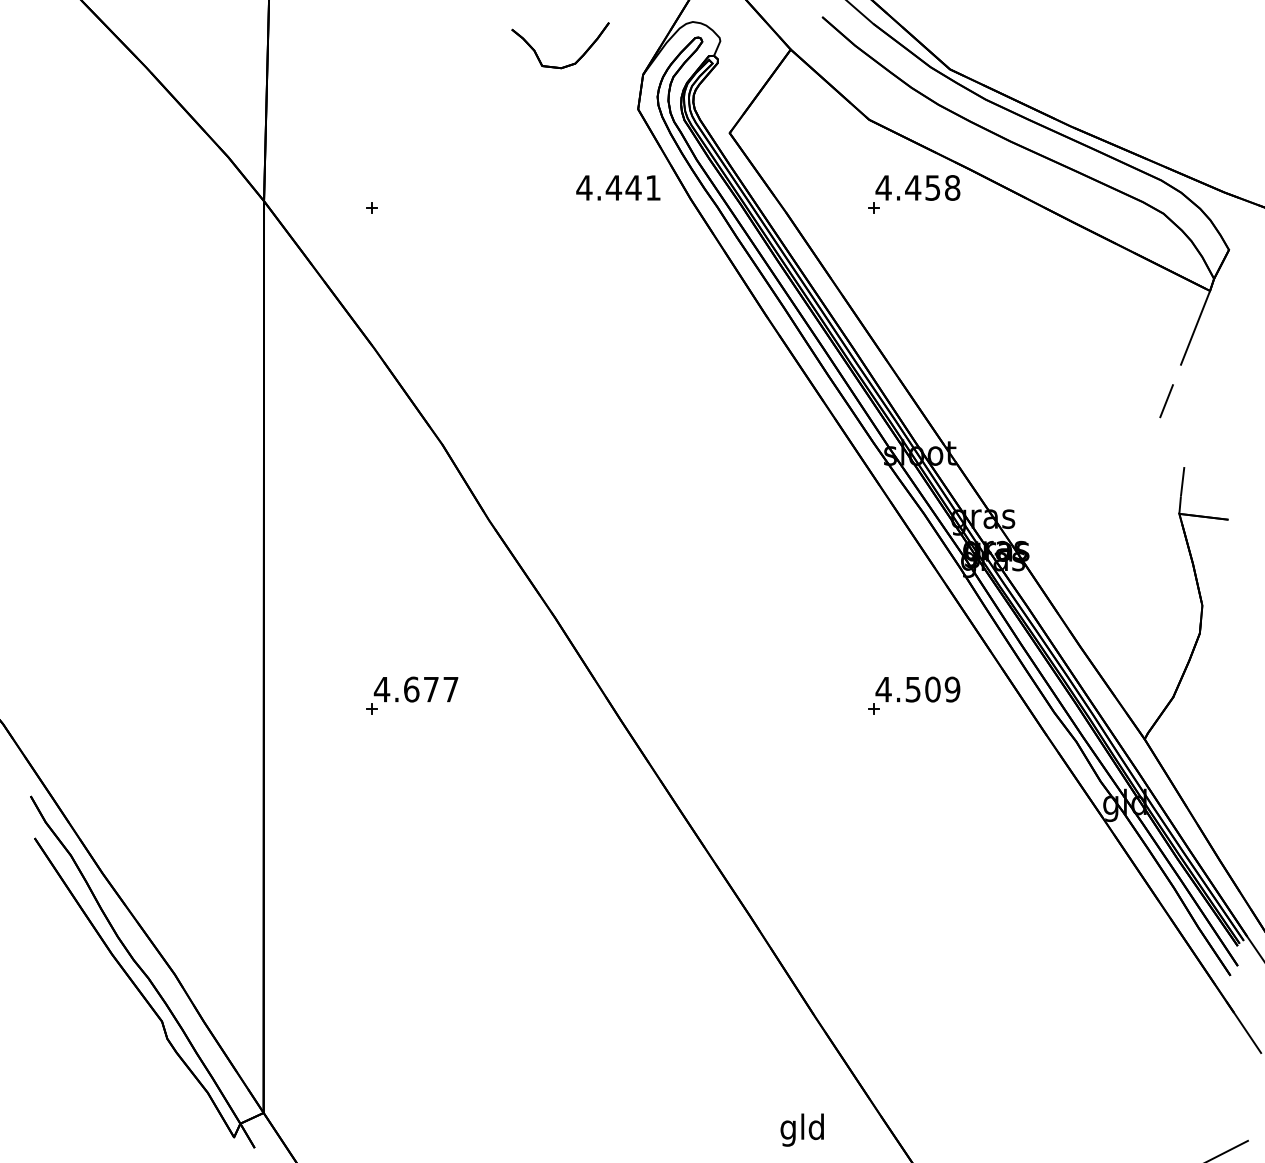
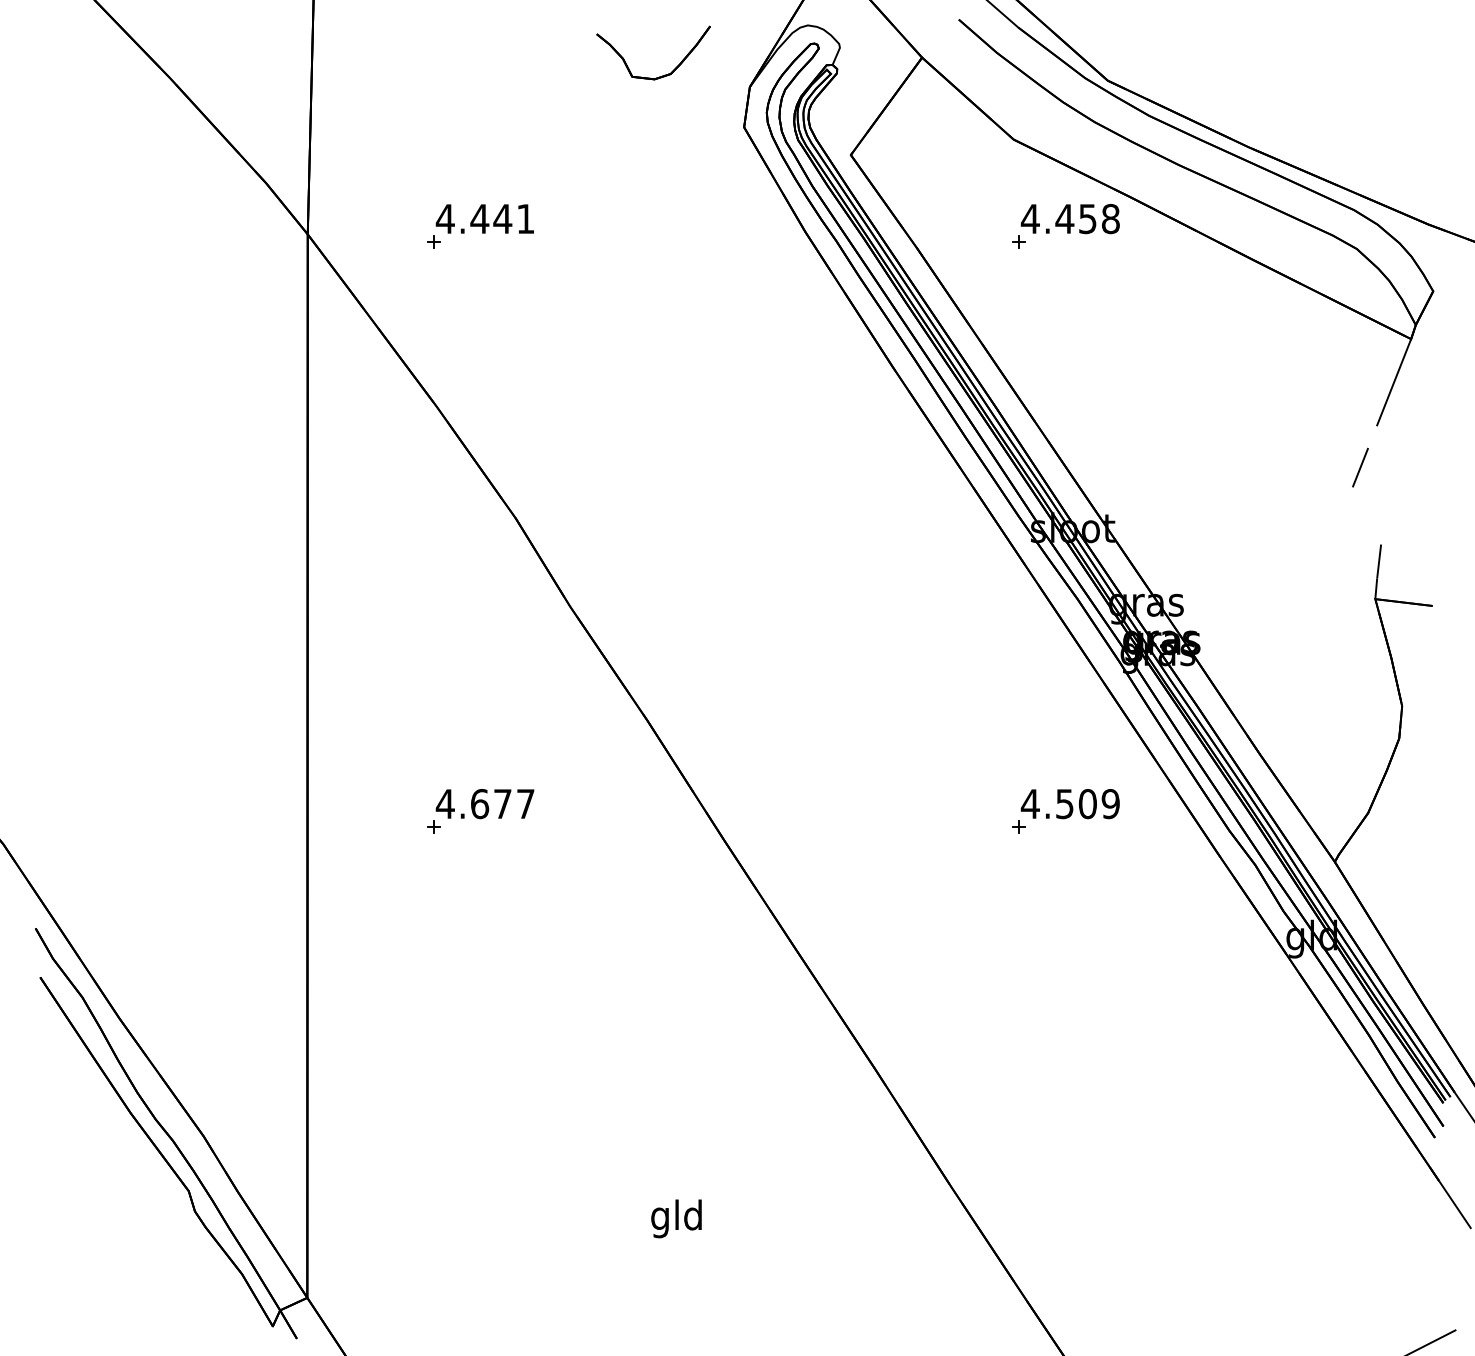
text: (617, 187) -> (484, 218), moved
text: (802, 1129) -> (676, 1218), moved

